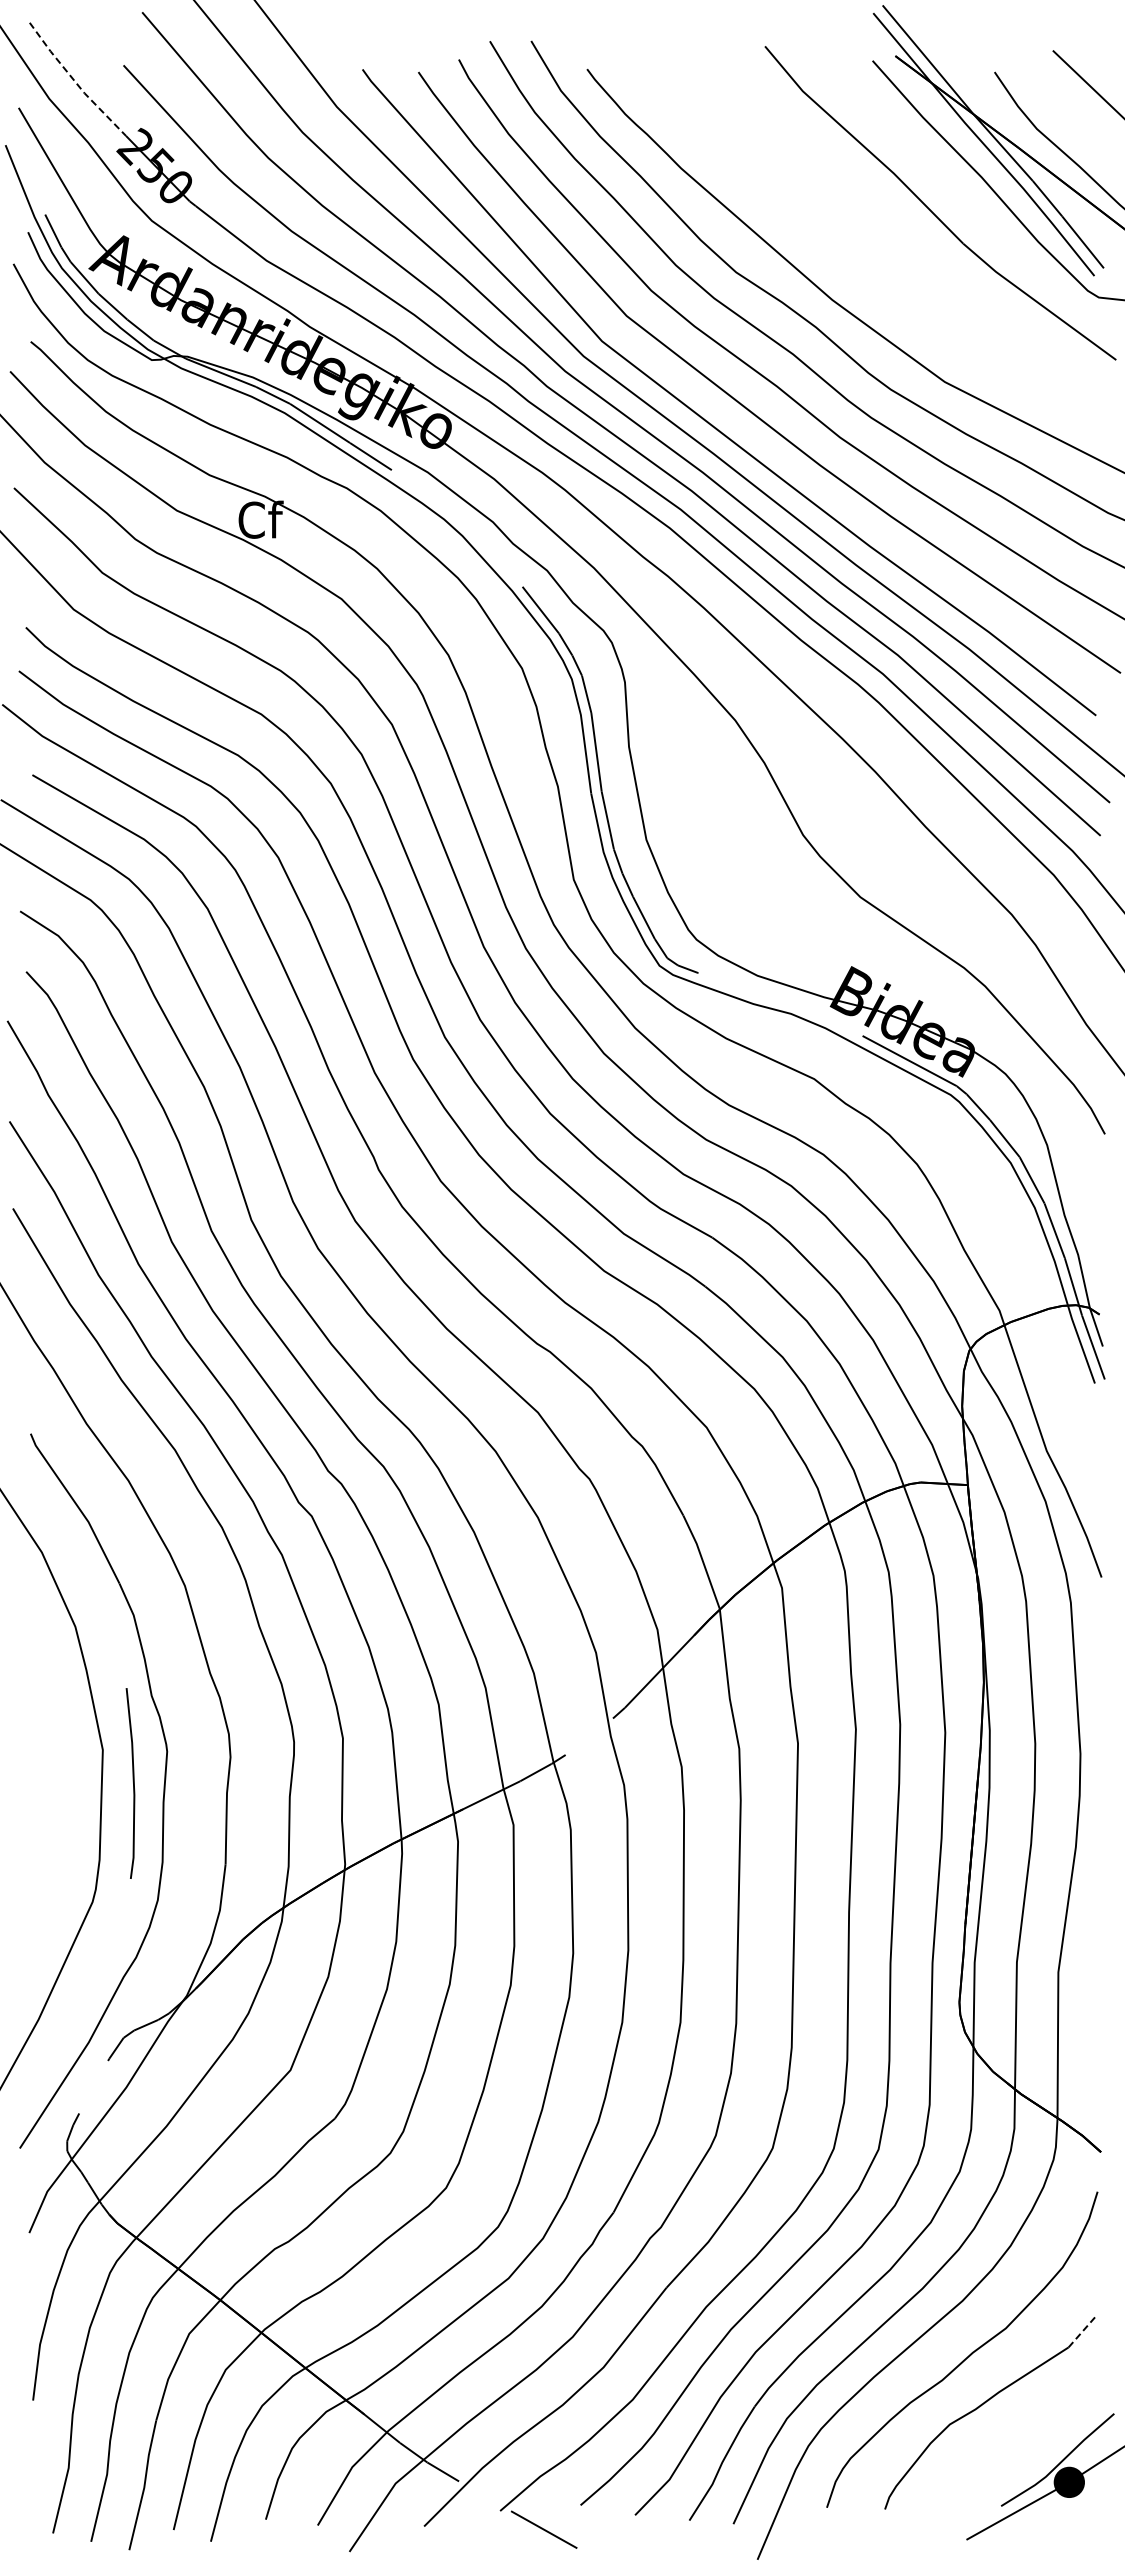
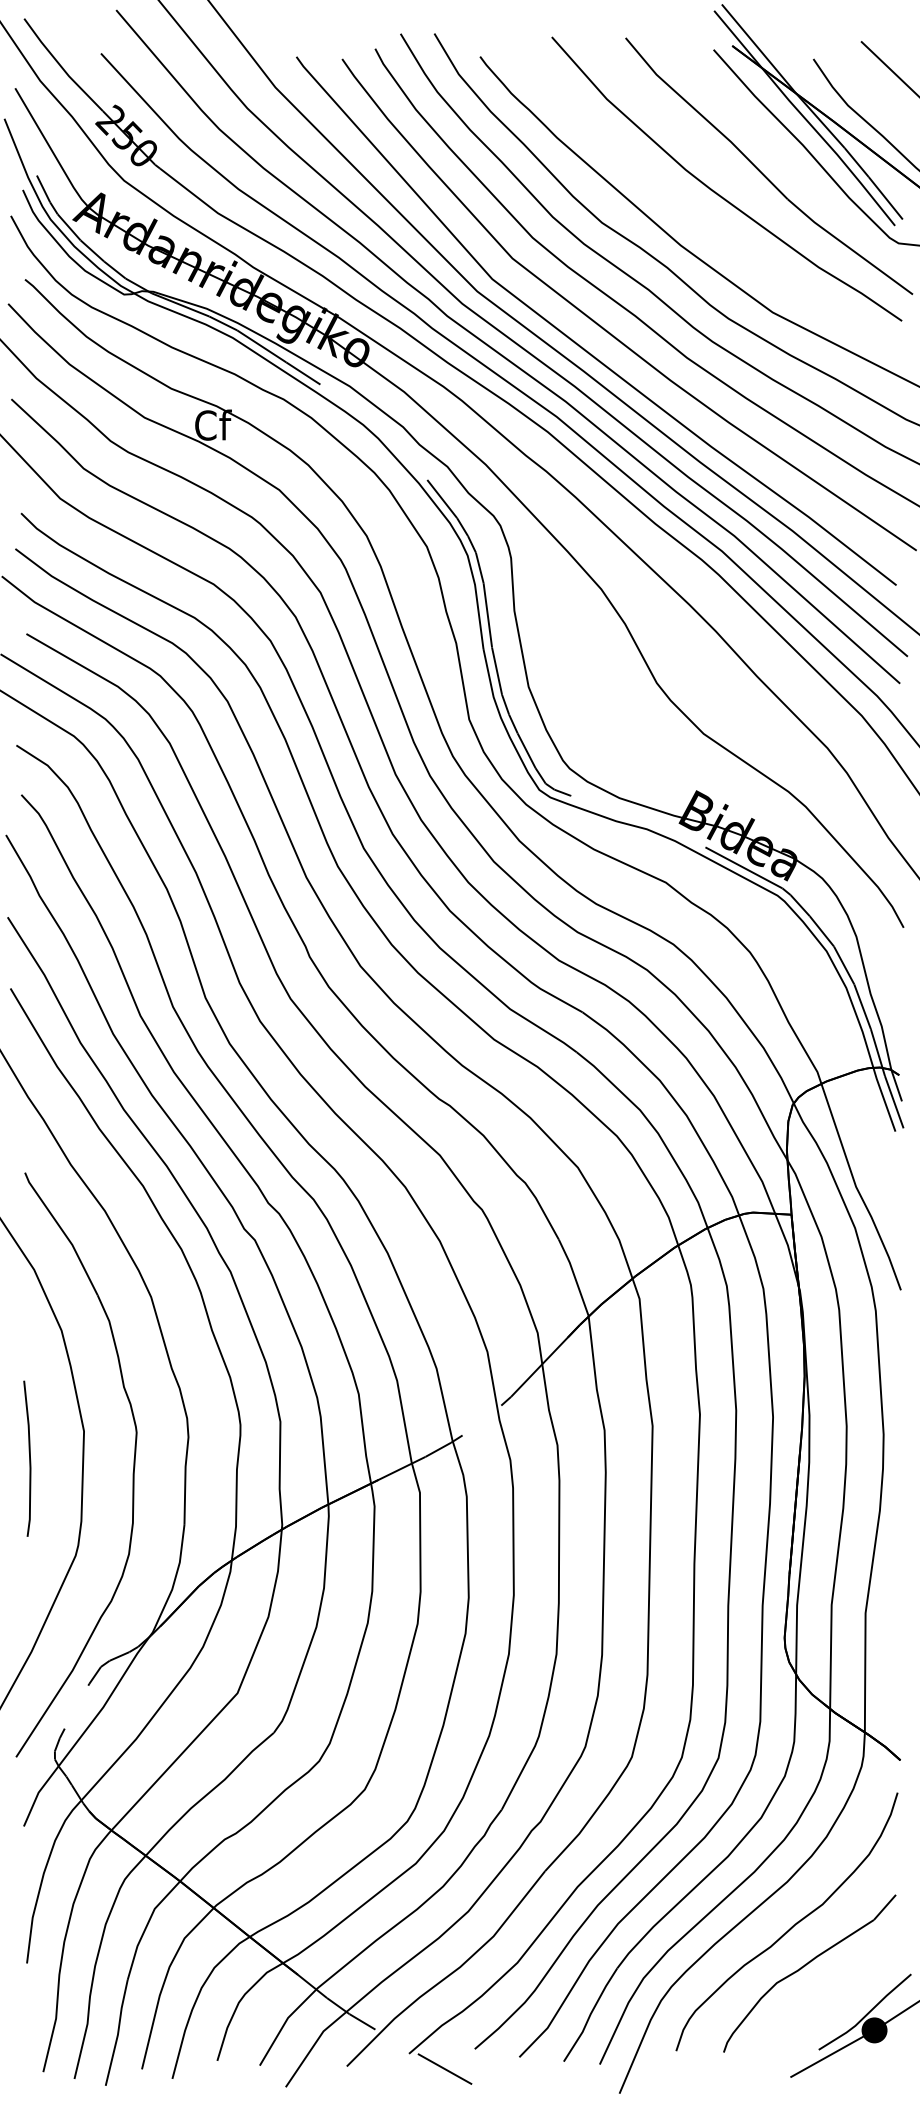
line: (75, 81) -> (61, 66), dashed -> solid
curve: (875, 234) -> (716, 191), added
line: (132, 1781) -> (28, 1457), moved
line: (1082, 2331) -> (885, 1906), dashed -> solid

